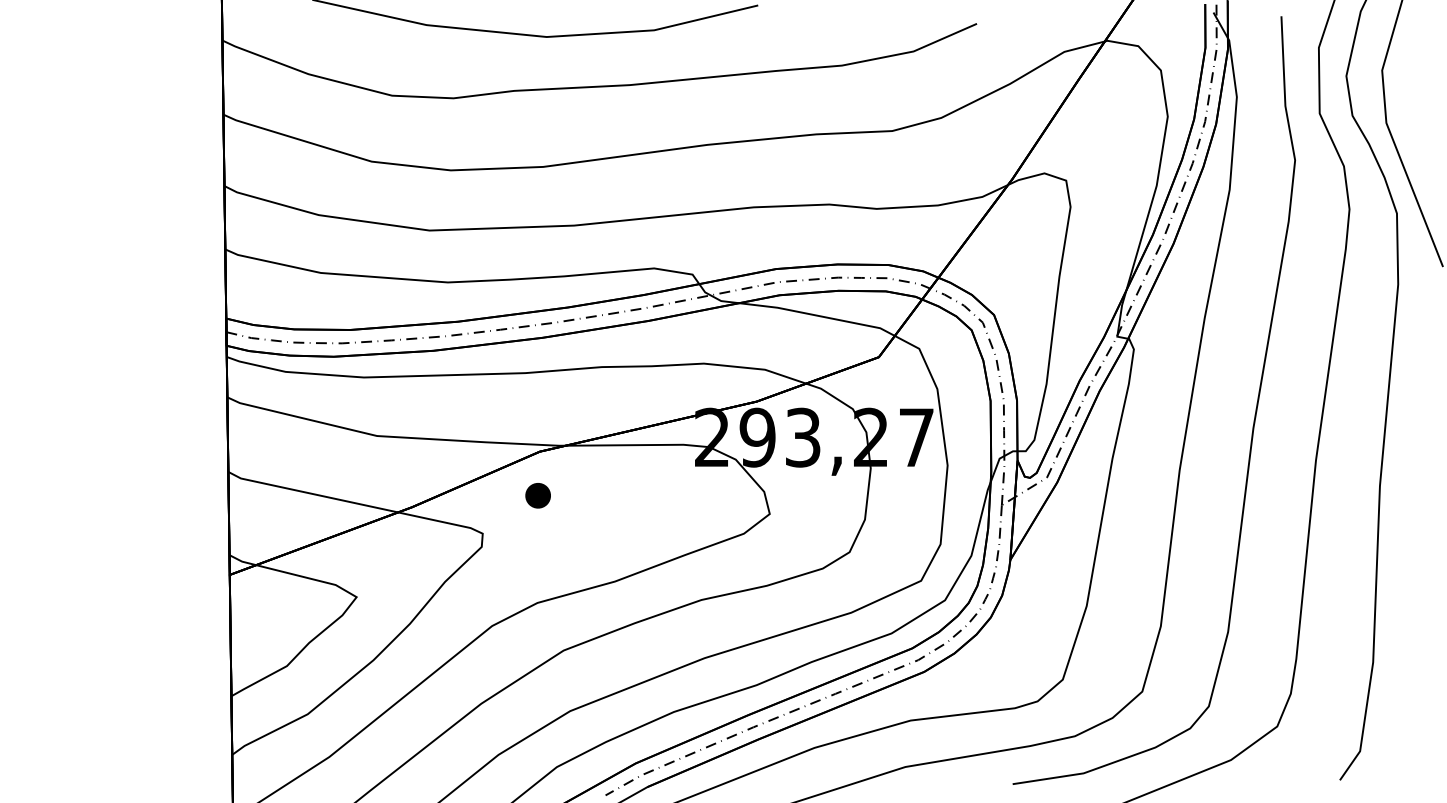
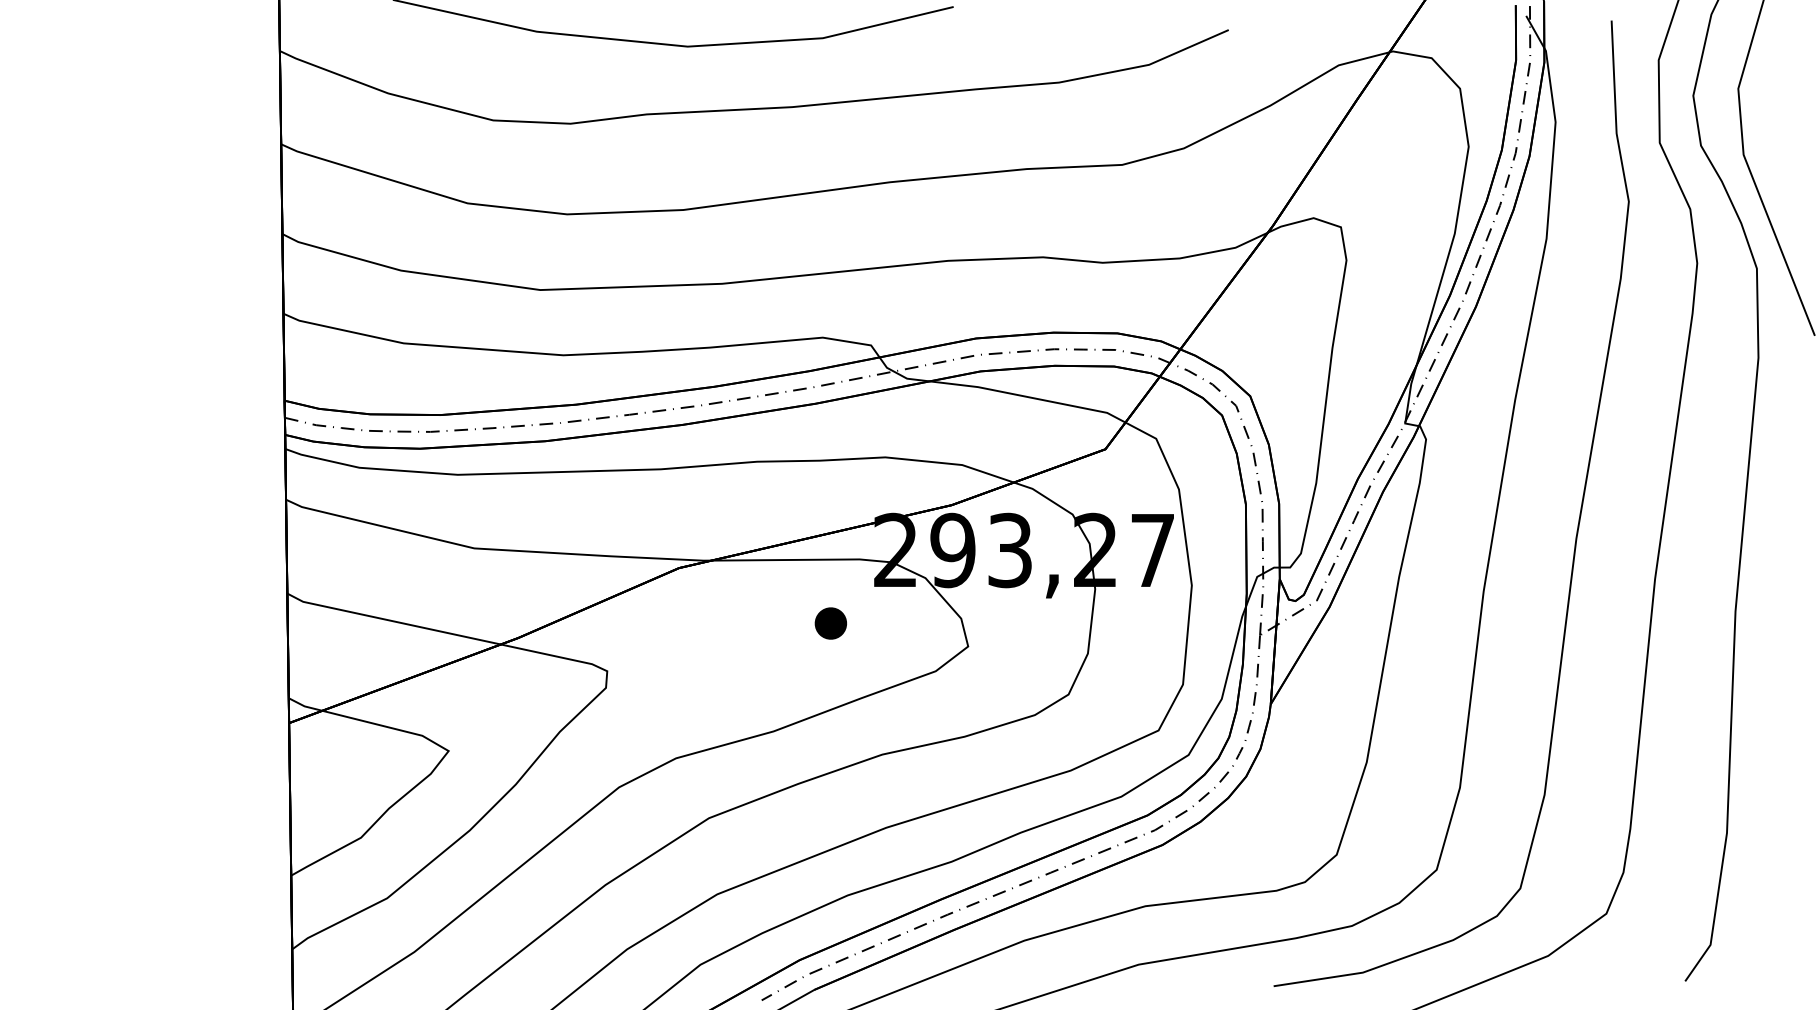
part: (537, 495) -> (830, 623), moved

